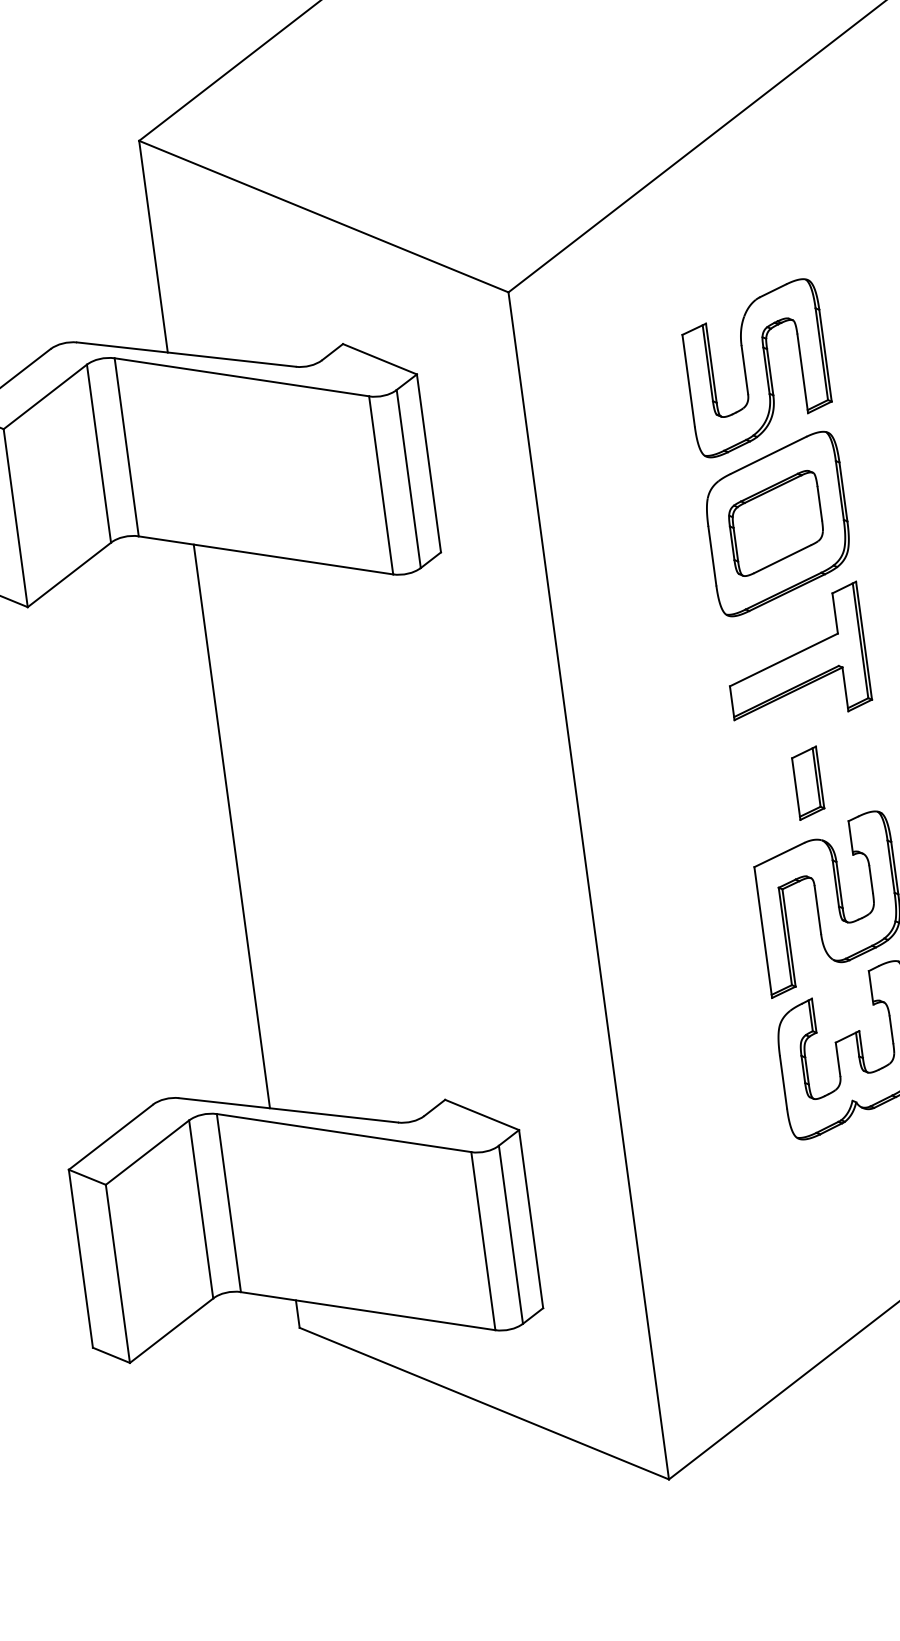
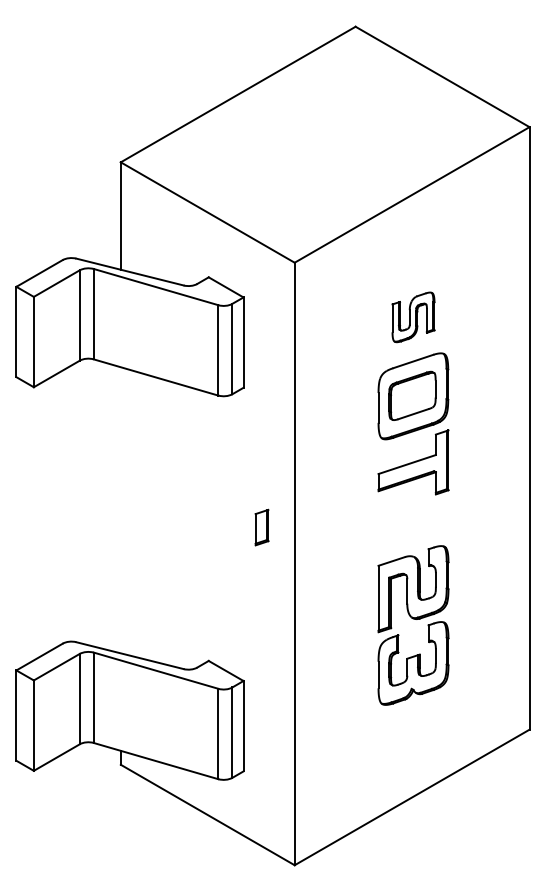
part: (757, 368) -> (413, 317), size x0.6
part: (807, 783) -> (261, 527), moved
line: (231, 826) -> (120, 510), removed

